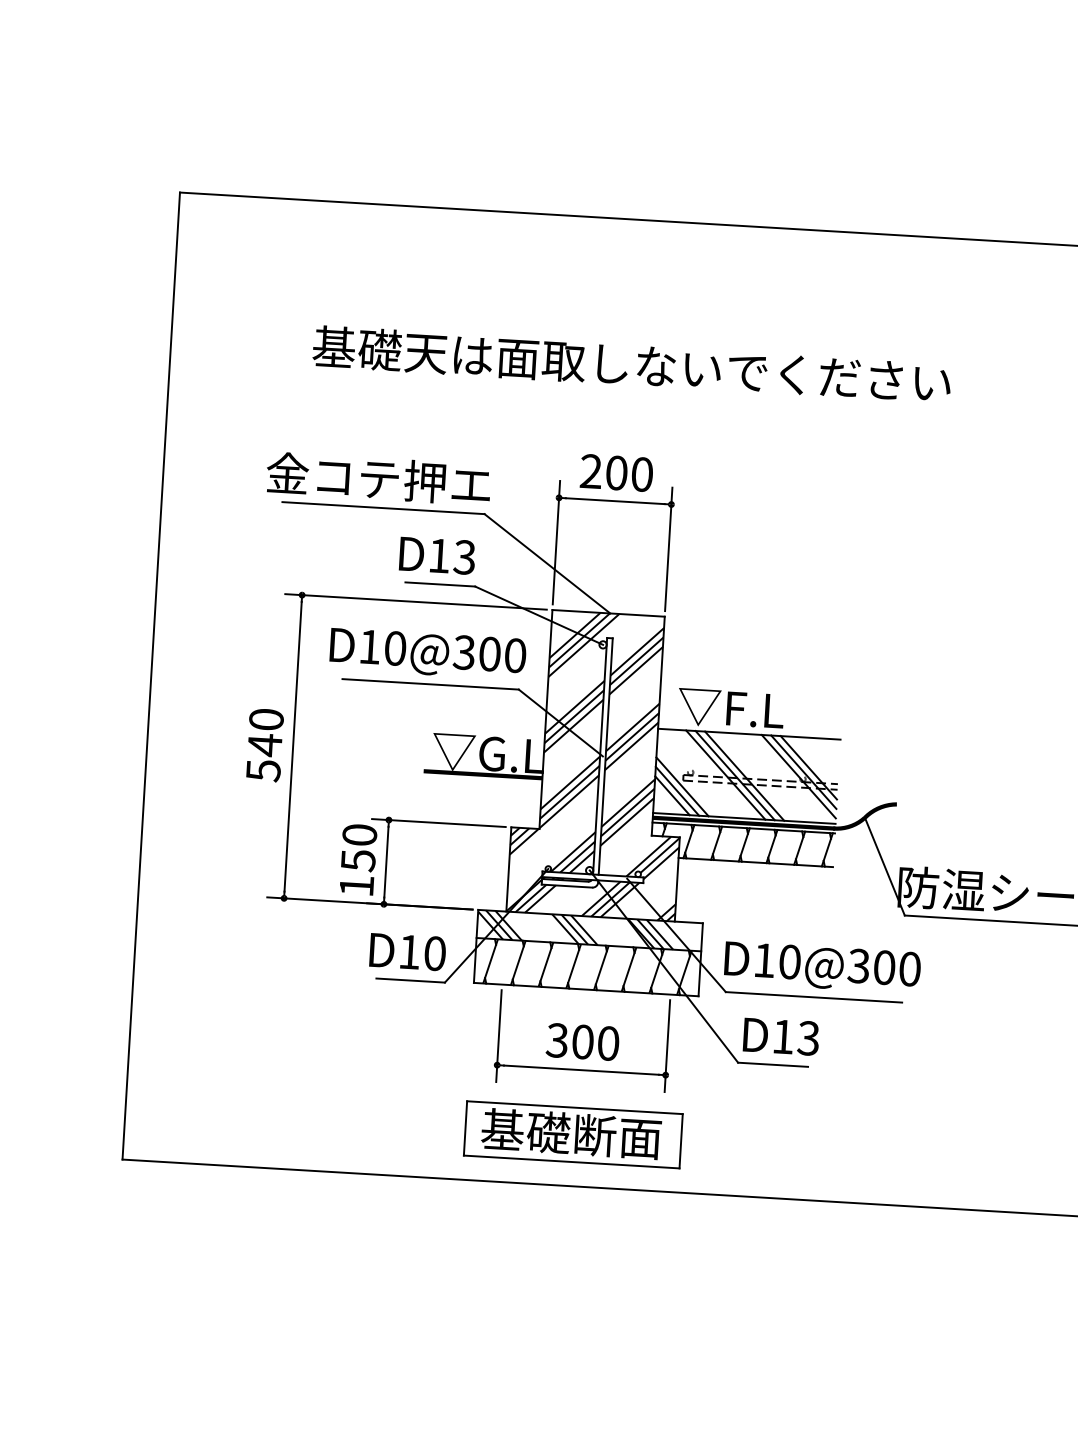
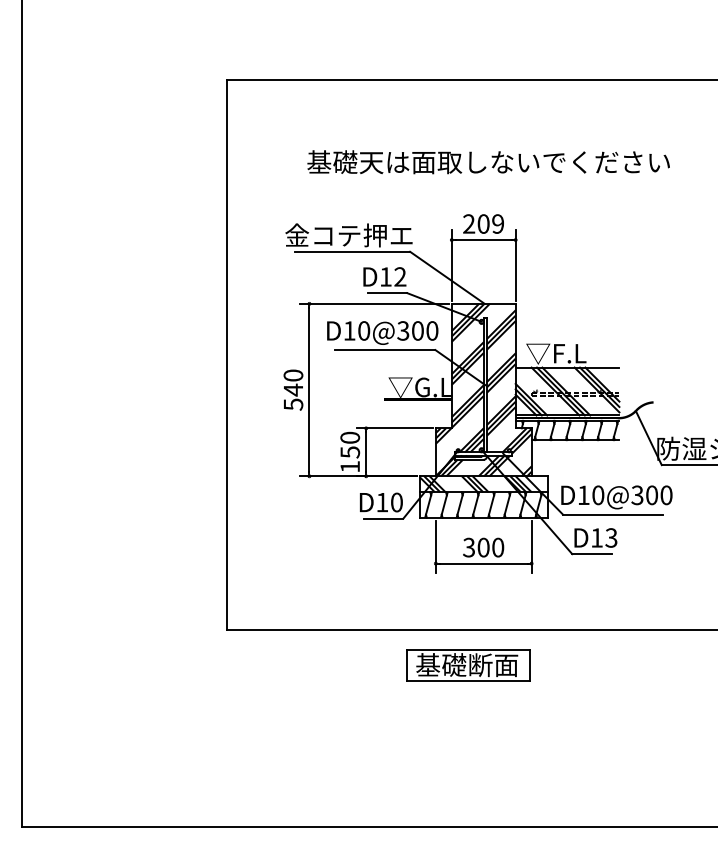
text: (642, 473) -> (498, 223), 200 -> 209
text: (465, 556) -> (400, 276), D13 -> D12
part: (573, 1134) -> (468, 665), moved

